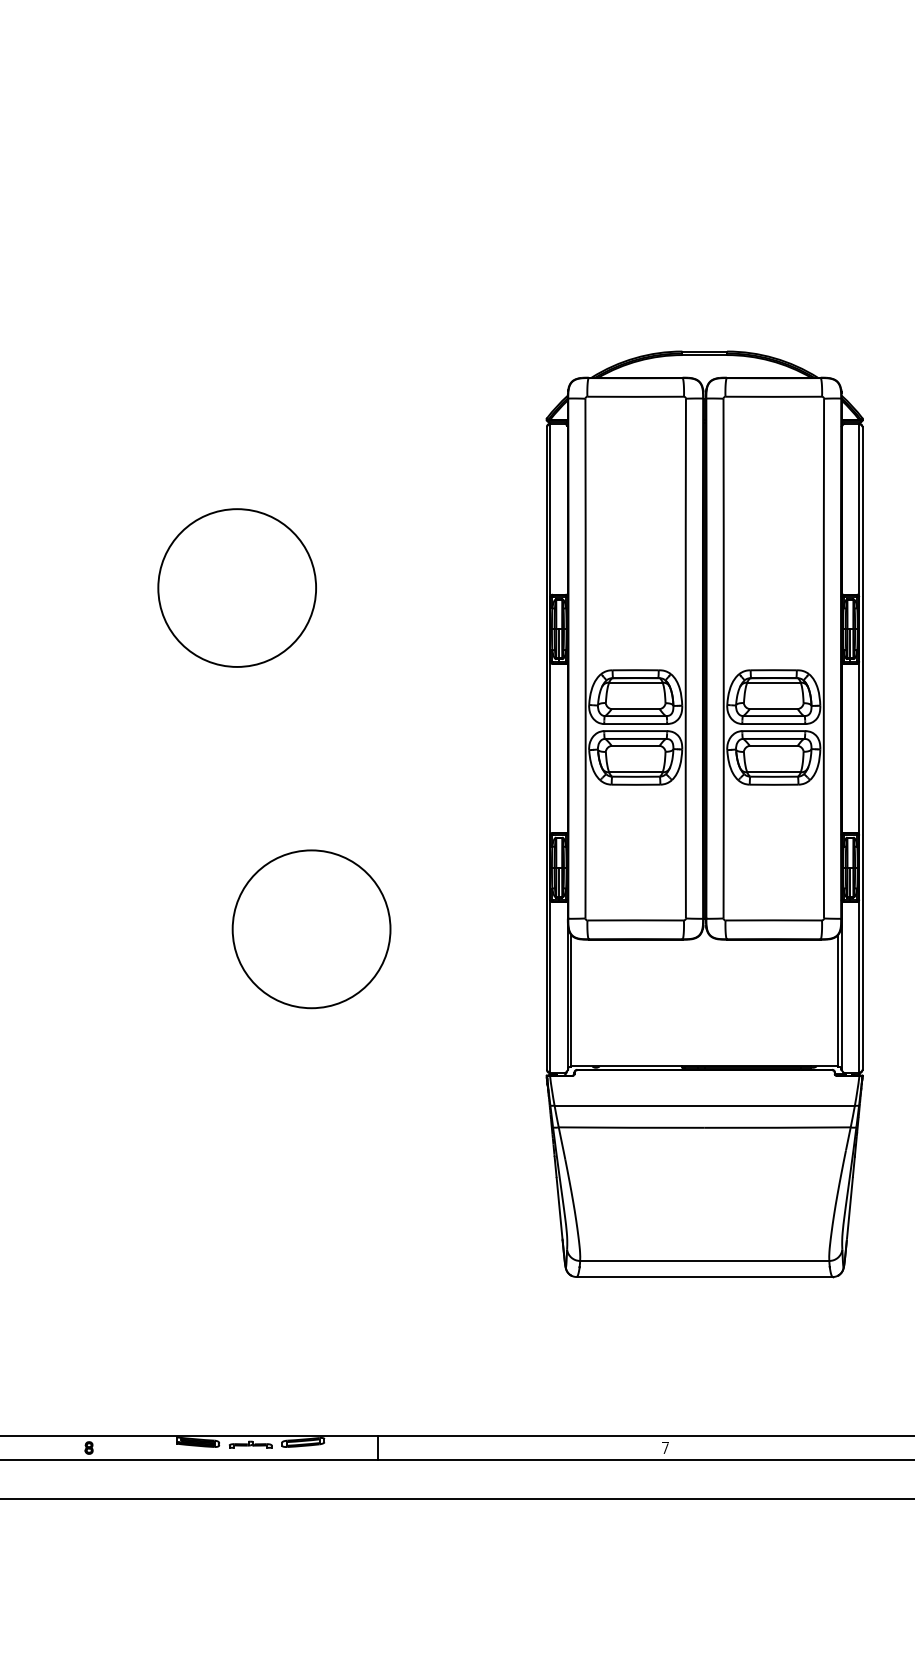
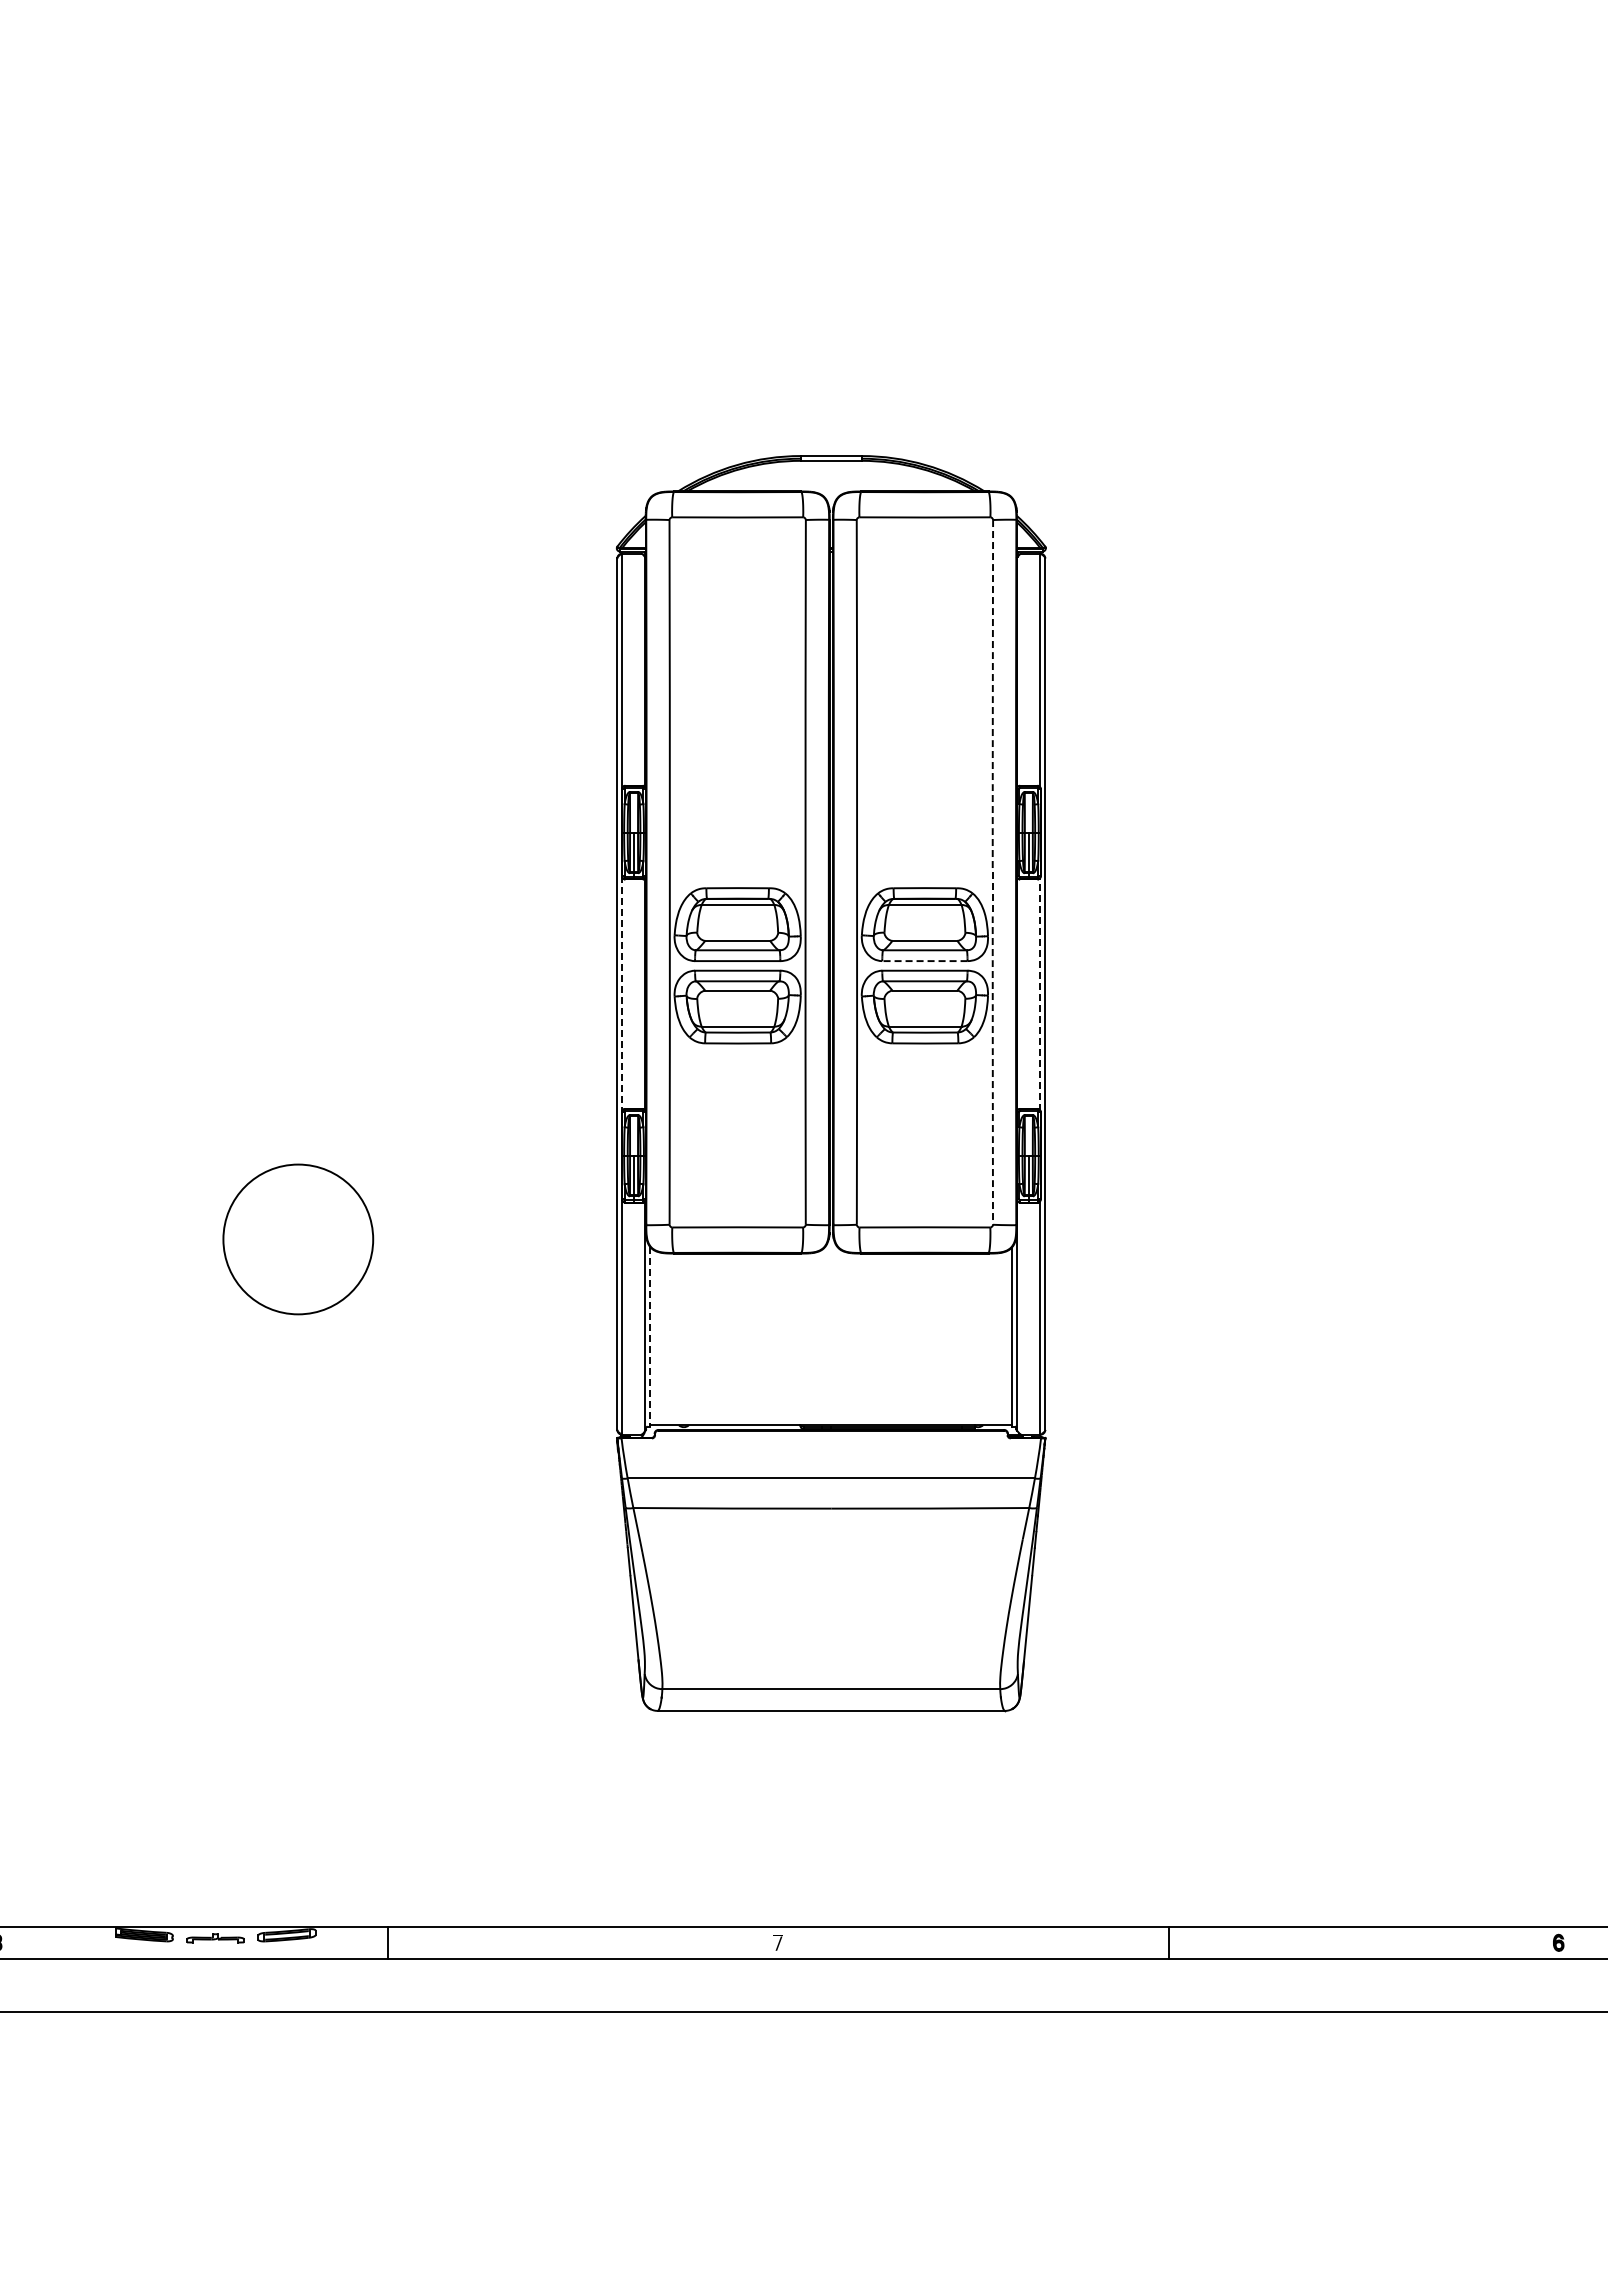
circle: (237, 587) -> (197, 776), removed
arc: (823, 658) -> (992, 872), solid -> dashed
line: (773, 724) -> (924, 961), solid -> dashed
line: (550, 748) -> (622, 994), solid -> dashed
line: (859, 748) -> (1040, 994), solid -> dashed
circle: (311, 929) -> (298, 1239), size x0.7
line: (571, 1000) -> (650, 1336), solid -> dashed

